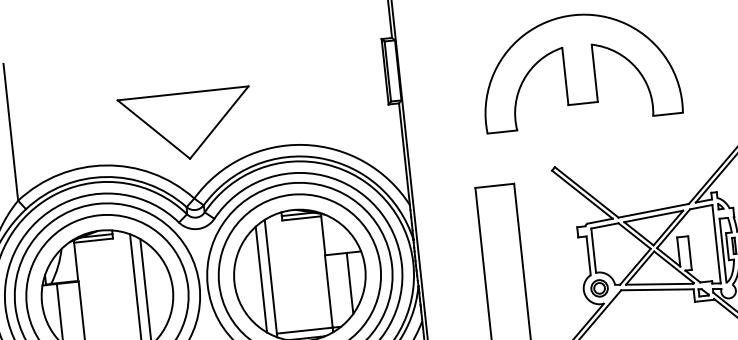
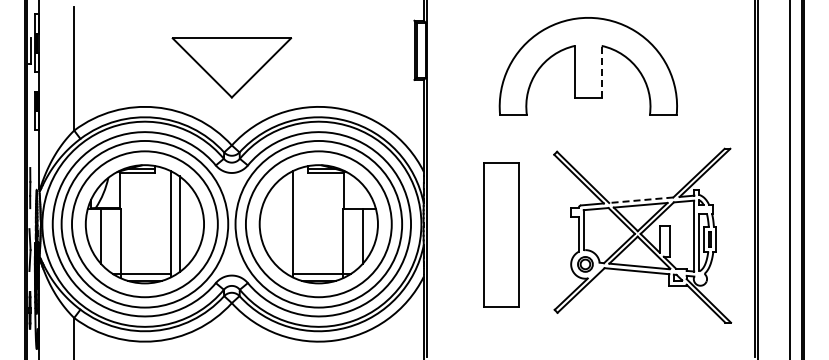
line: (594, 73) -> (601, 71), solid -> dashed
part: (186, 125) -> (231, 67), moved
line: (652, 211) -> (640, 200), solid -> dashed
line: (261, 279) -> (284, 224), removed

